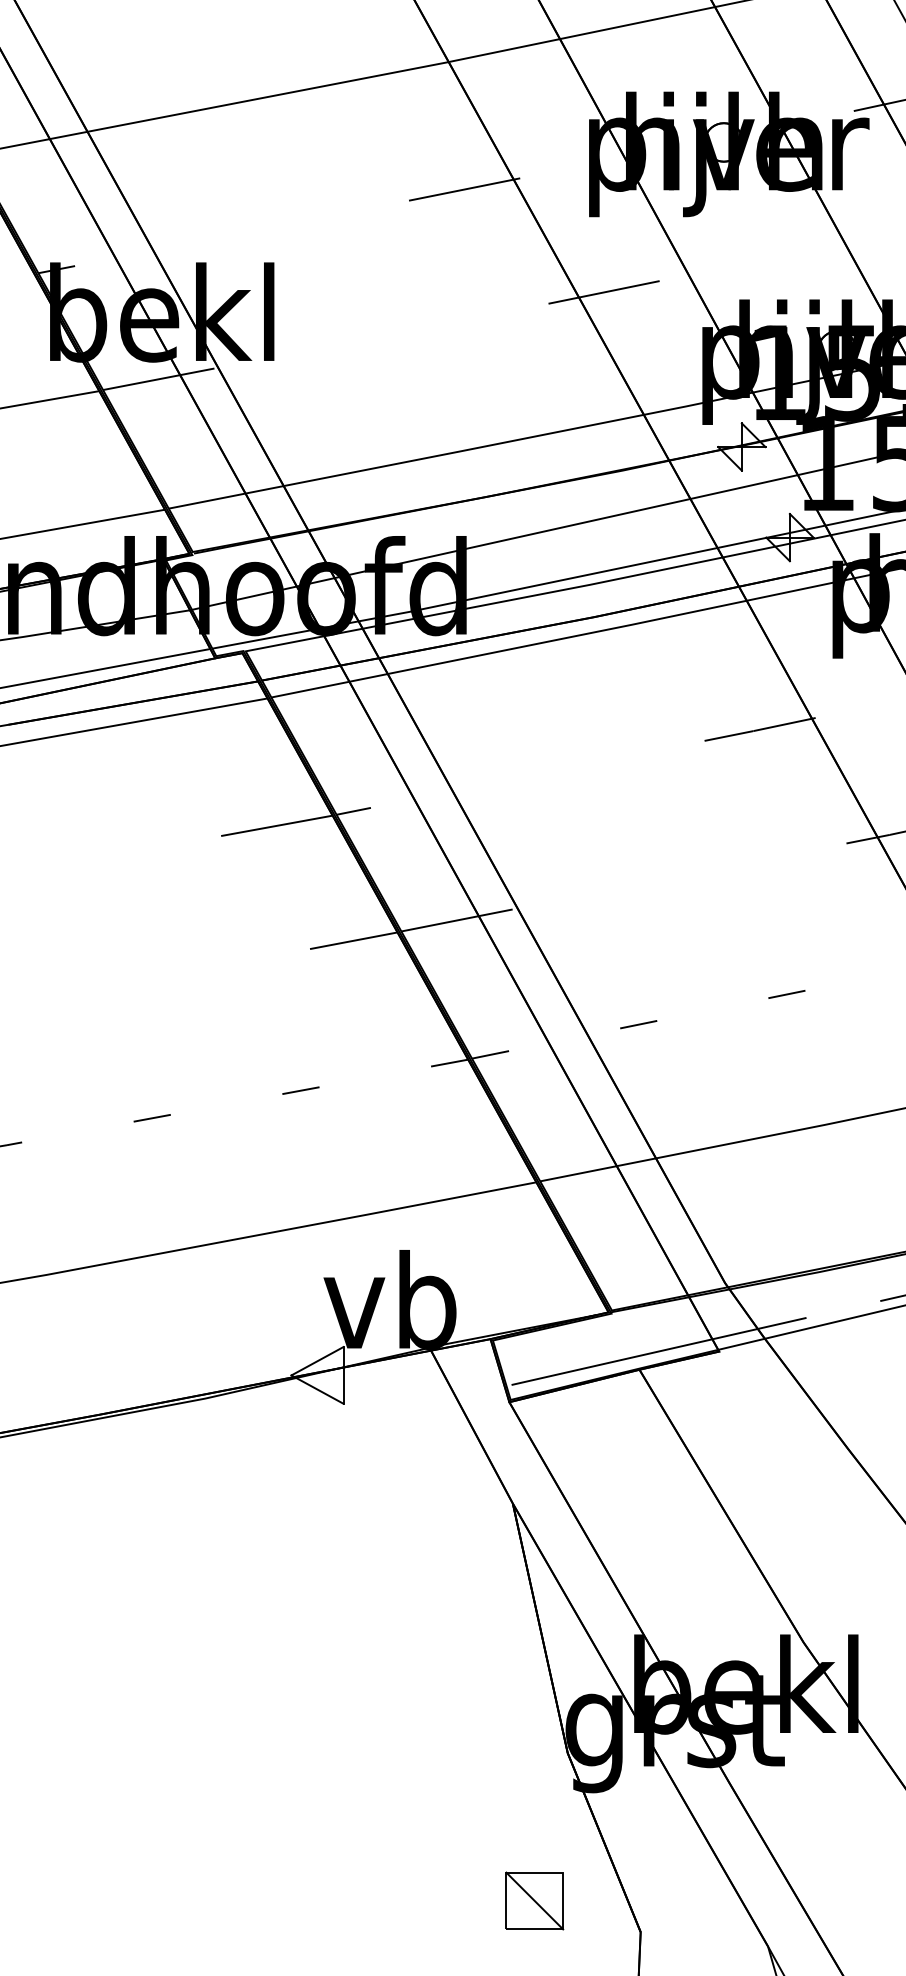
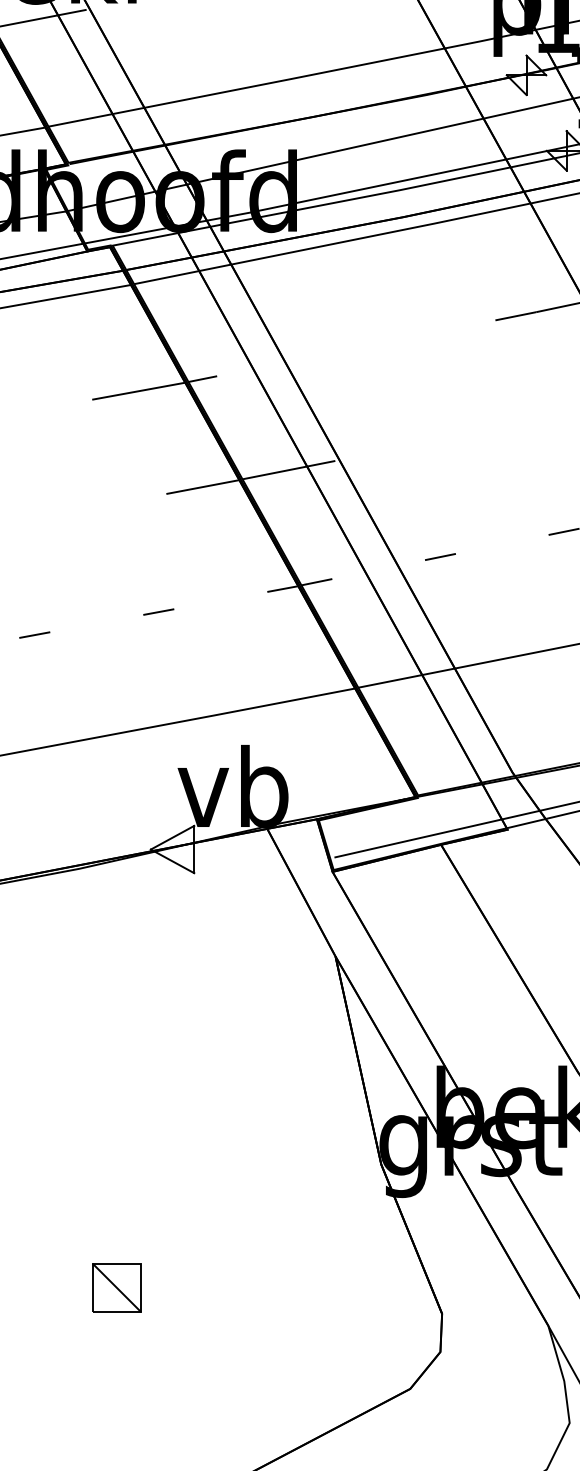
part: (534, 1900) -> (116, 1287), moved

